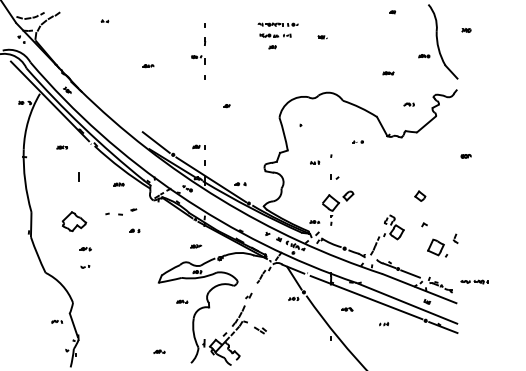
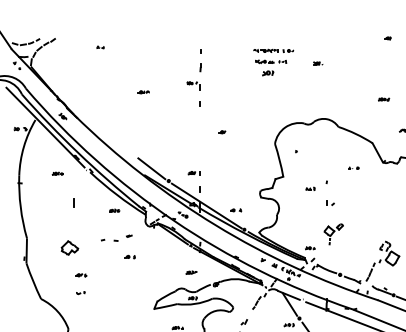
part: (272, 47) -> (268, 73), size x1.6
part: (338, 207) -> (334, 233), size x0.6
part: (74, 221) -> (70, 247), size x0.7

